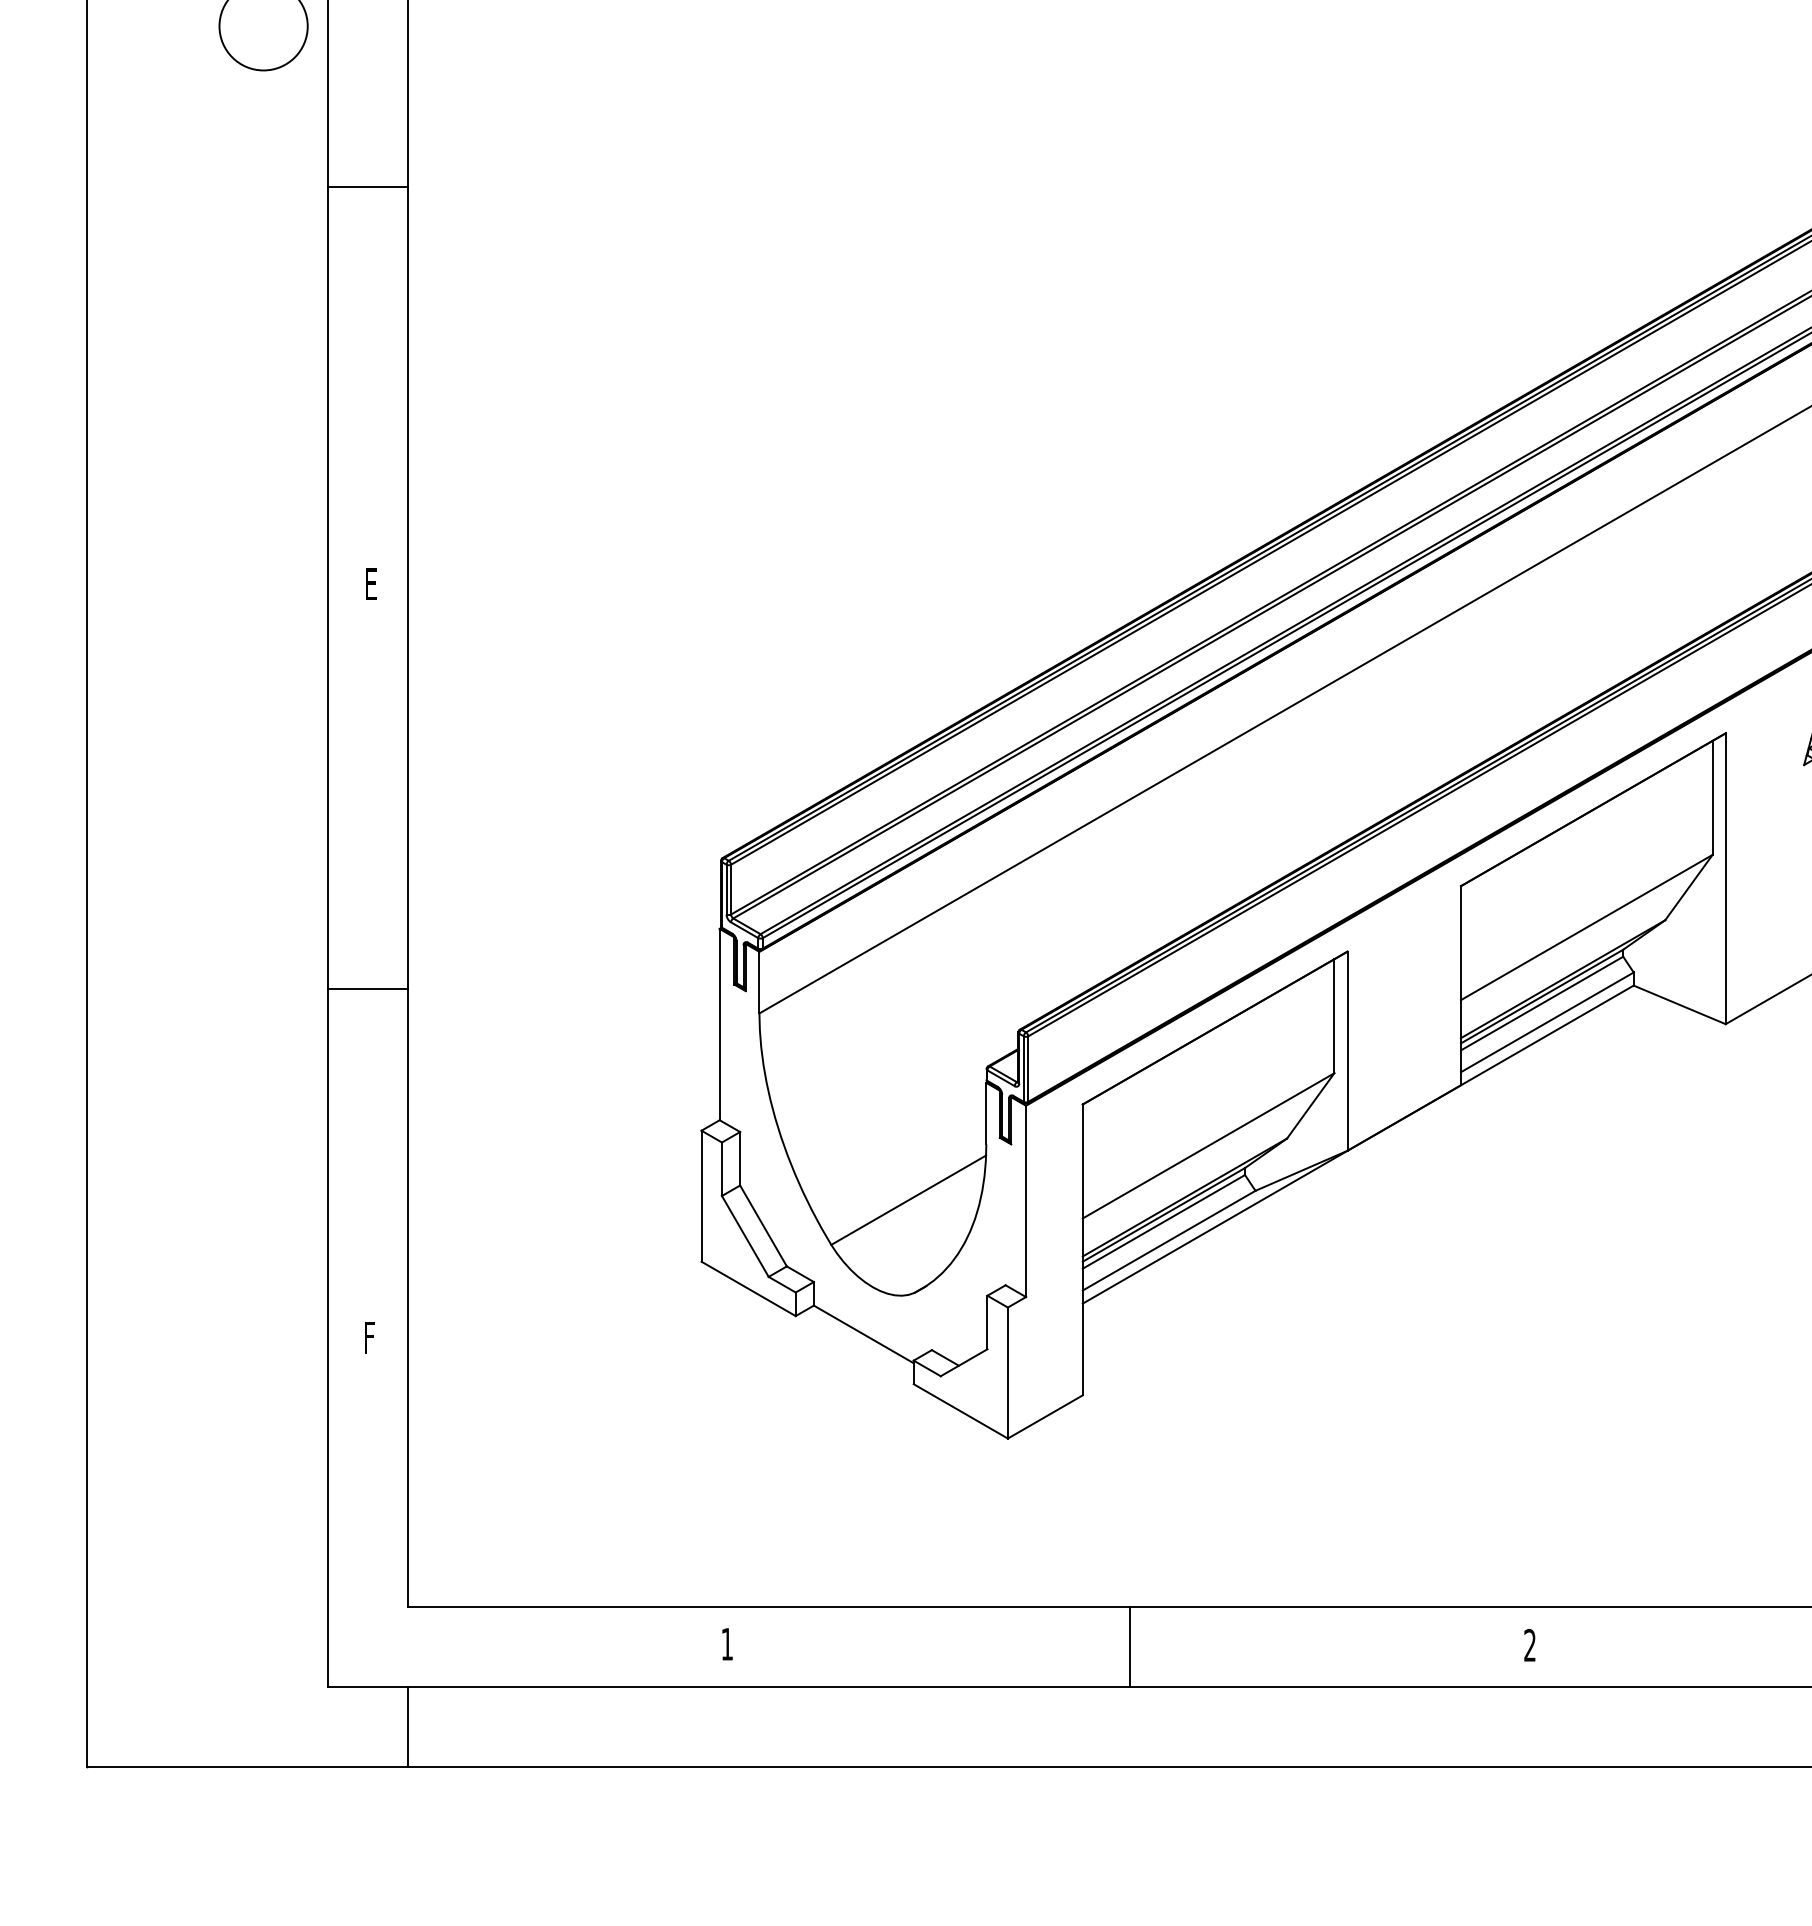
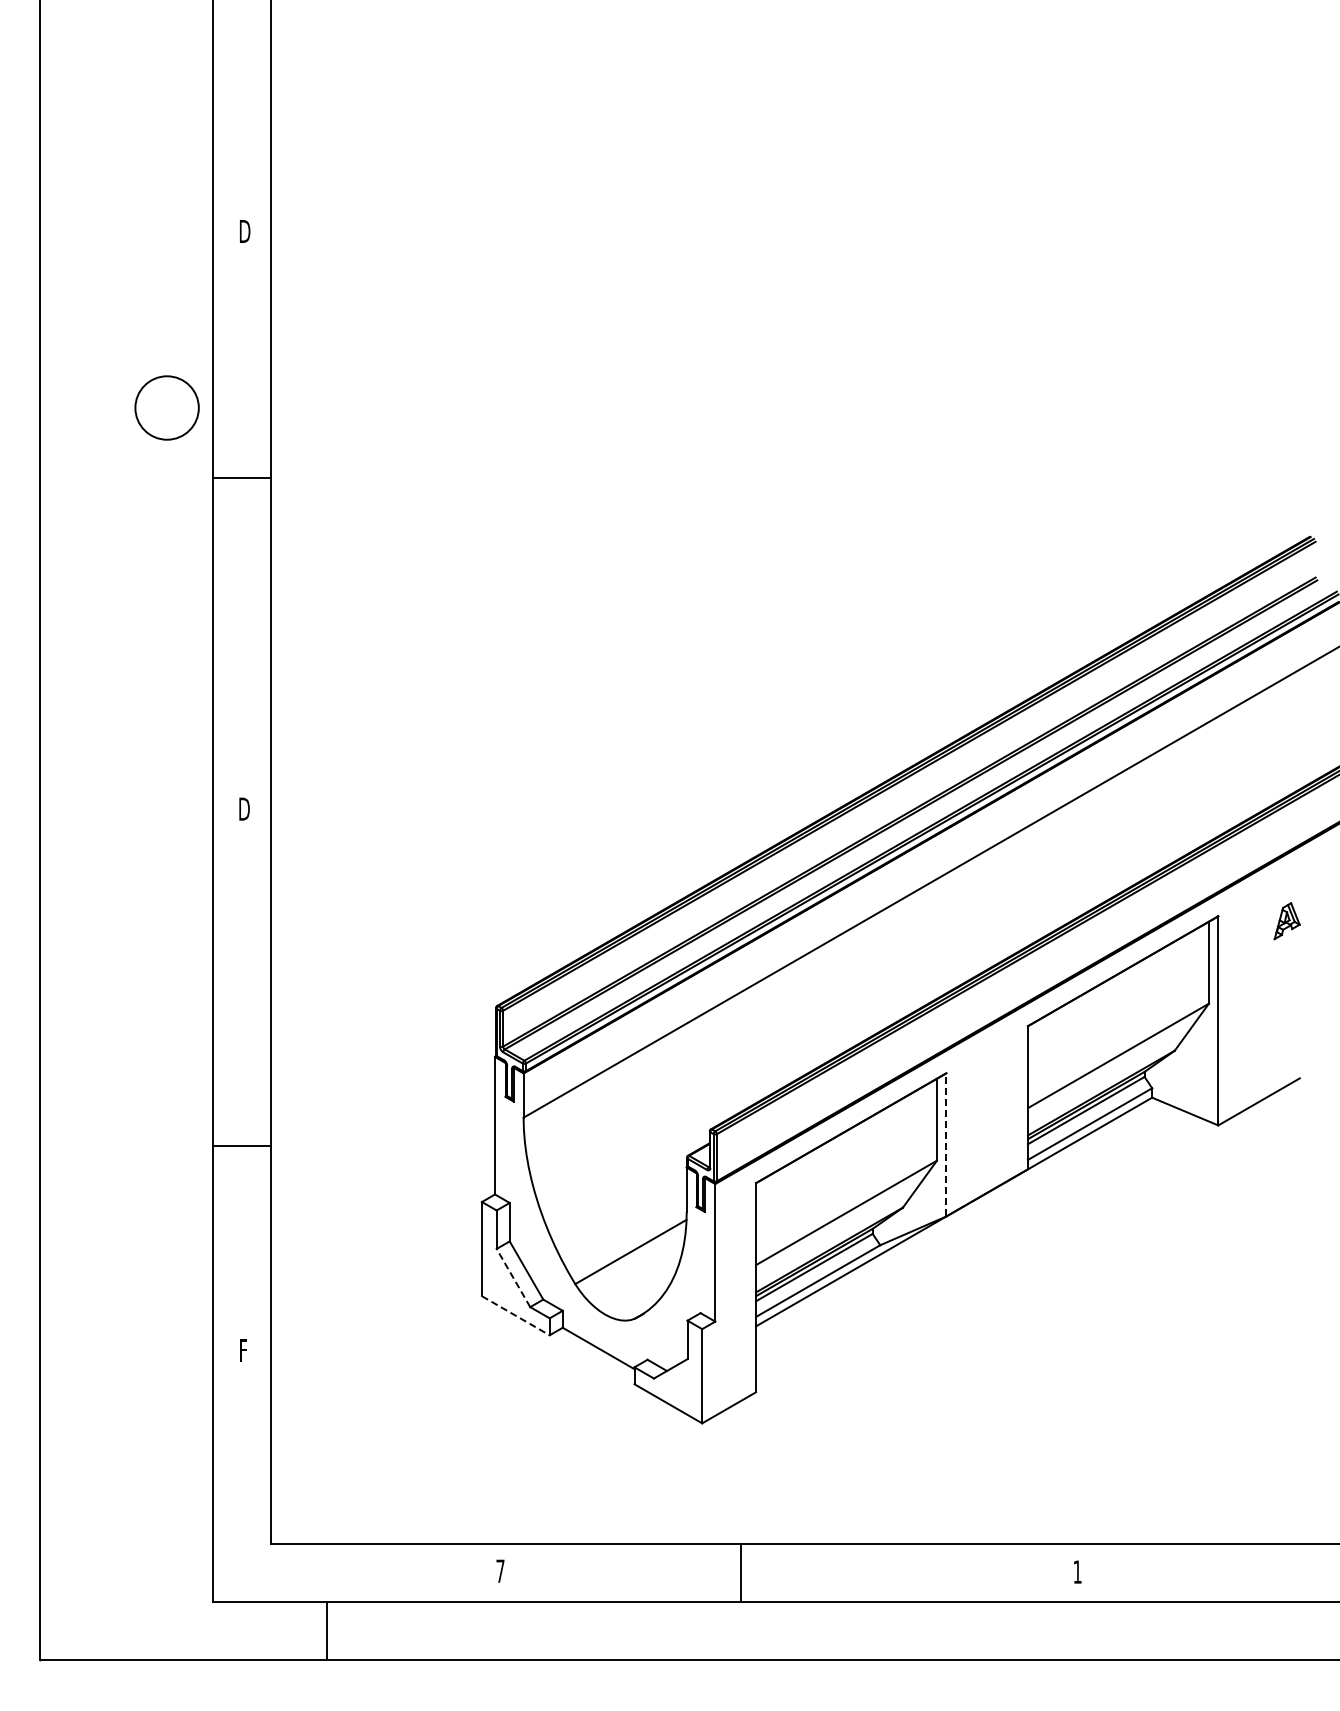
line: (367, 186) -> (241, 478), moved
text: (371, 583) -> (244, 808), E -> D
line: (367, 989) -> (241, 1146), moved
line: (1347, 1050) -> (946, 1144), solid -> dashed
line: (745, 1237) -> (513, 1278), solid -> dashed
line: (749, 1289) -> (516, 1316), solid -> dashed
text: (727, 1643) -> (500, 1570), 1 -> 7
text: (1529, 1644) -> (1077, 1571), 2 -> 1
line: (1130, 1646) -> (741, 1572), moved
line: (407, 1726) -> (326, 1630), moved

